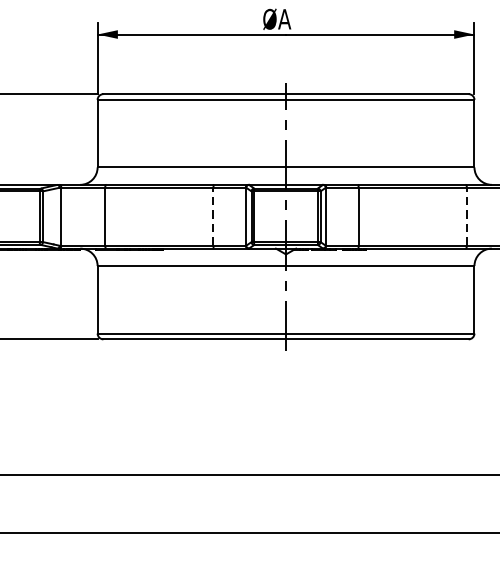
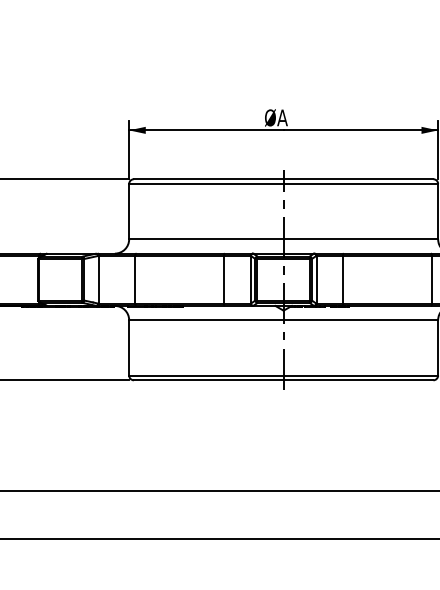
line: (213, 216) -> (224, 279), dashed -> solid
line: (466, 216) -> (431, 279), dashed -> solid

